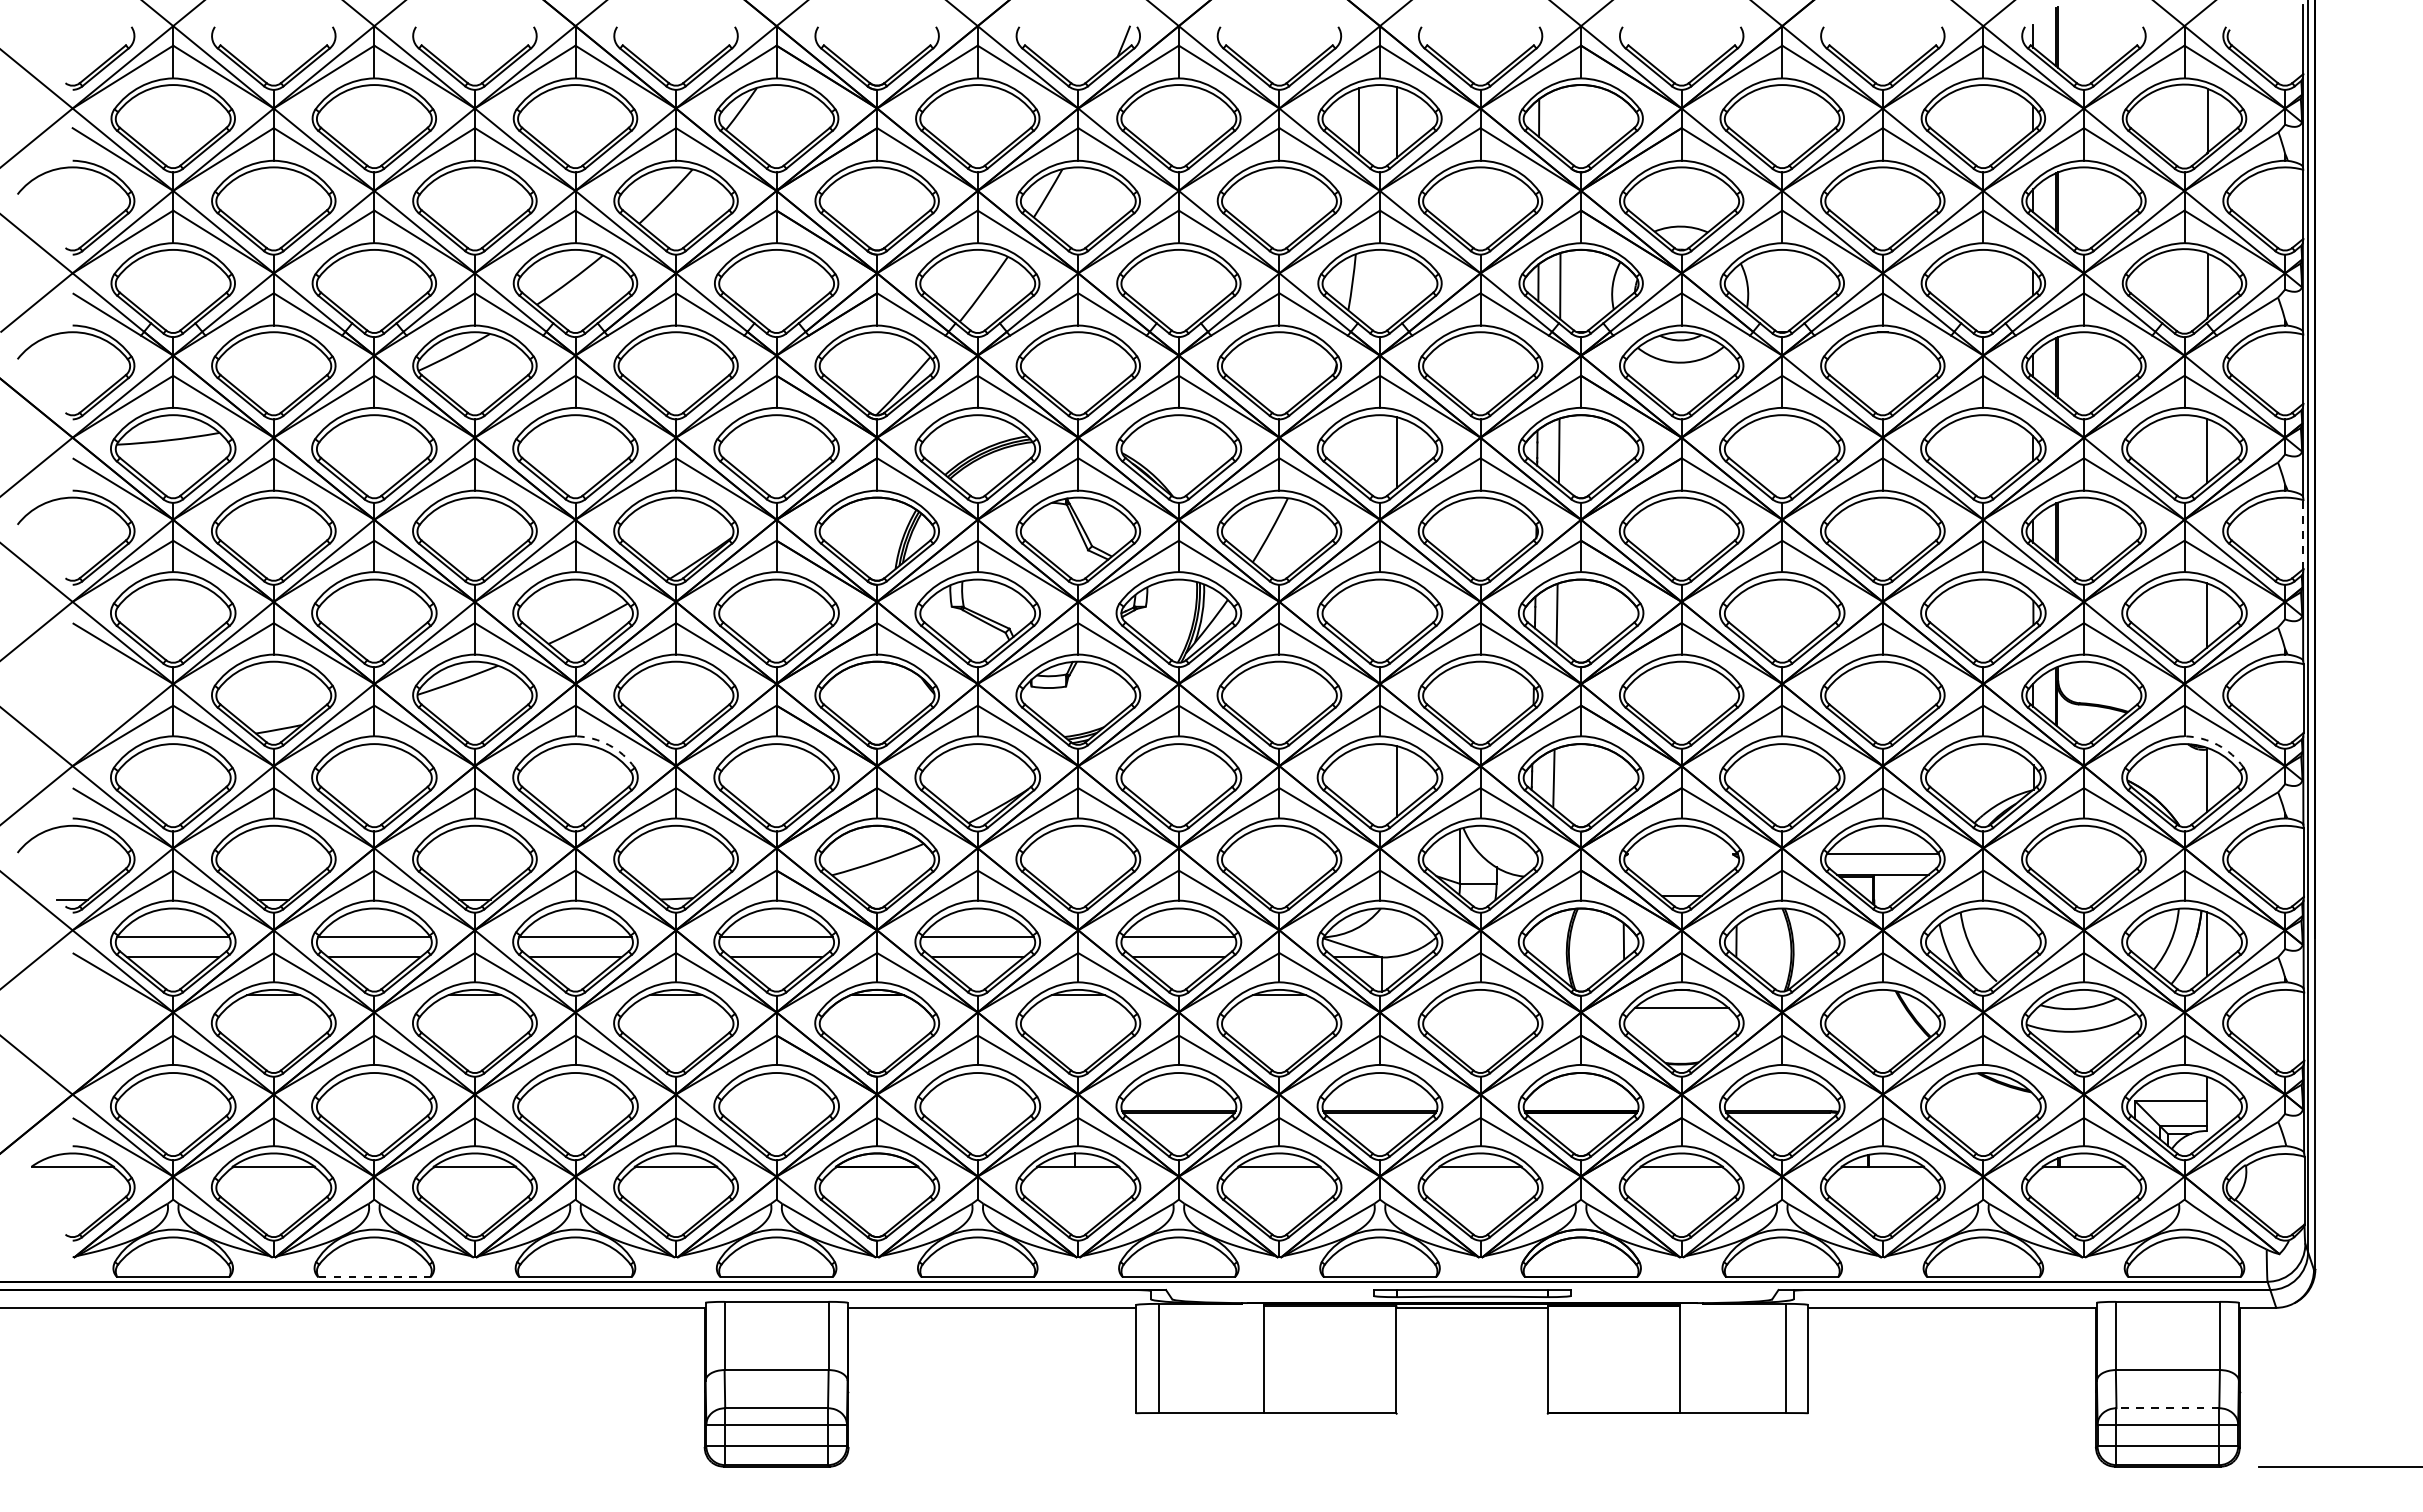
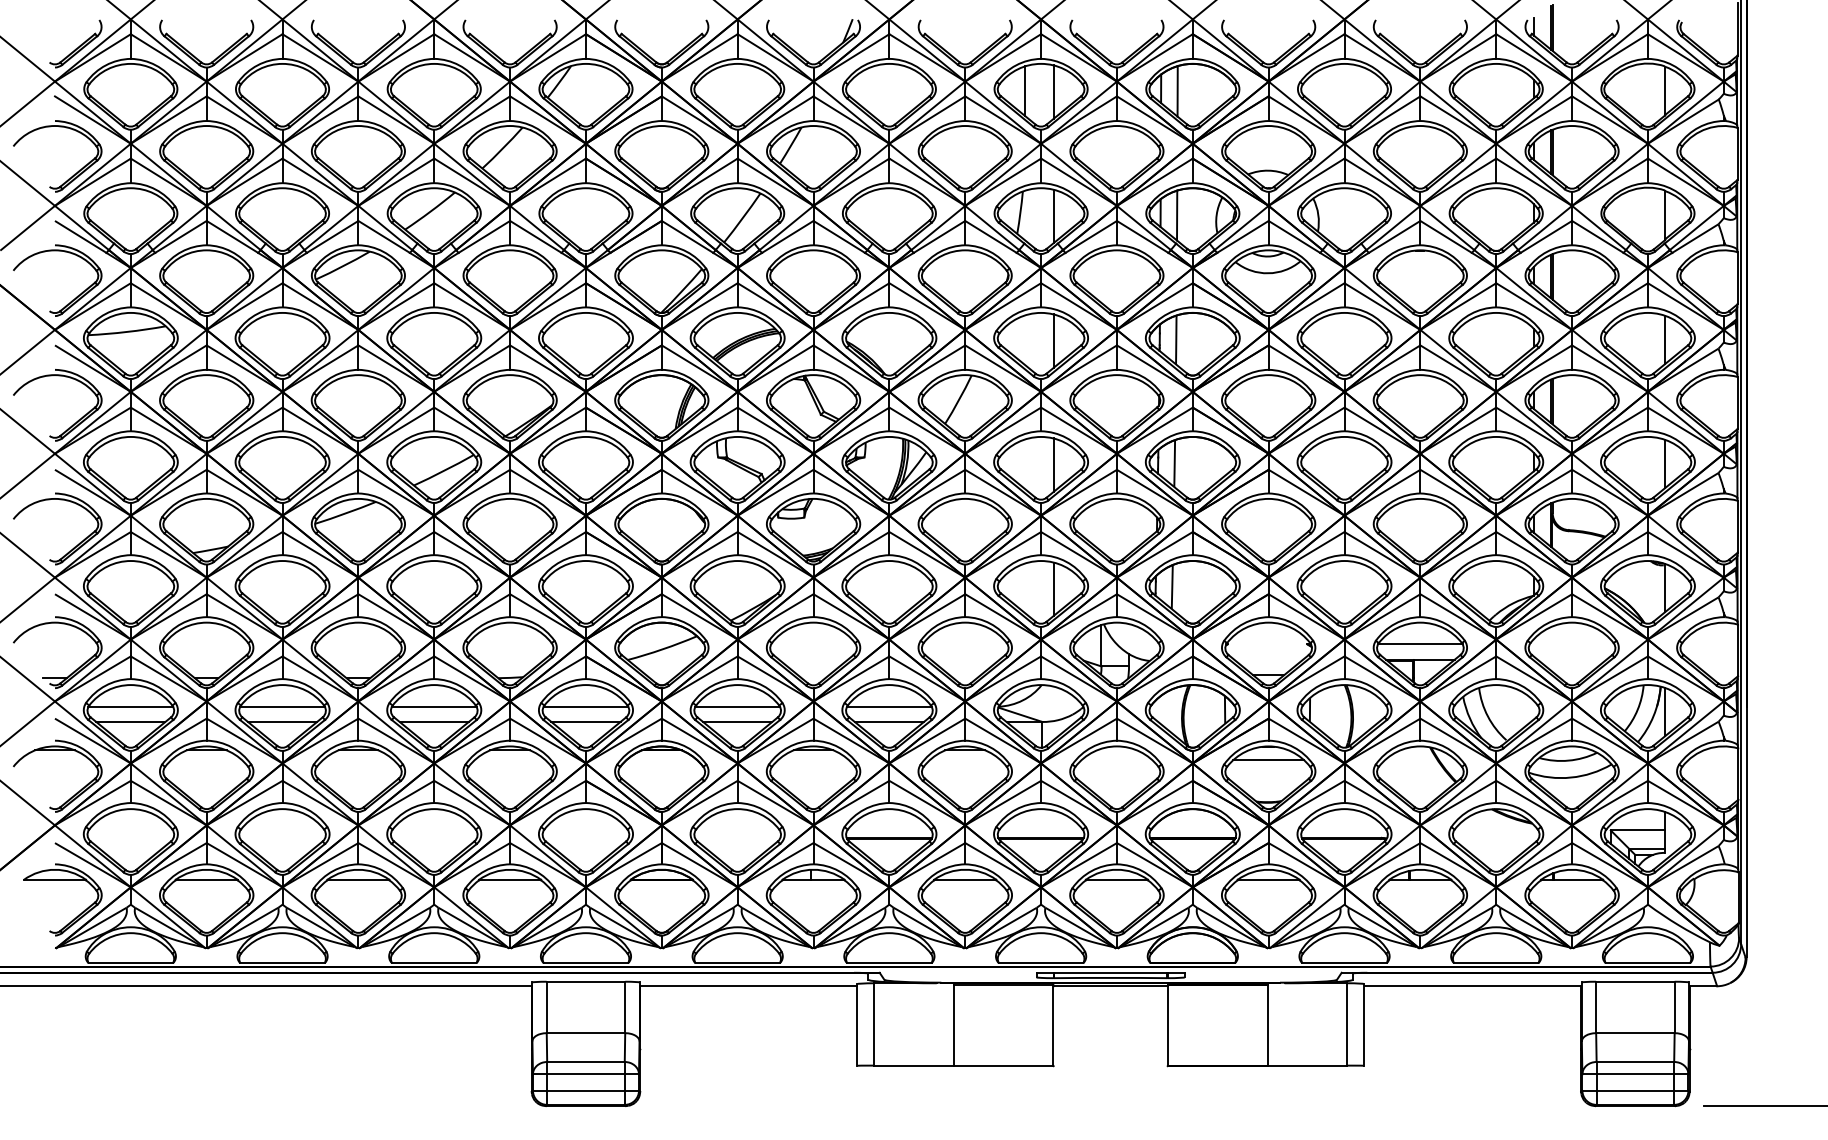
line: (1560, 120) -> (1177, 90), added
line: (1396, 286) -> (1053, 215), added
line: (2303, 534) -> (1737, 402), dashed -> solid
line: (1396, 616) -> (1053, 464), added
part: (98, 725) -> (74, 546), added
arc: (608, 745) -> (459, 562), dashed -> solid
arc: (2217, 745) -> (1672, 562), dashed -> solid
part: (97, 1054) -> (73, 795), added
line: (374, 1277) -> (282, 963), dashed -> solid
line: (2167, 1408) -> (1635, 1062), dashed -> solid

